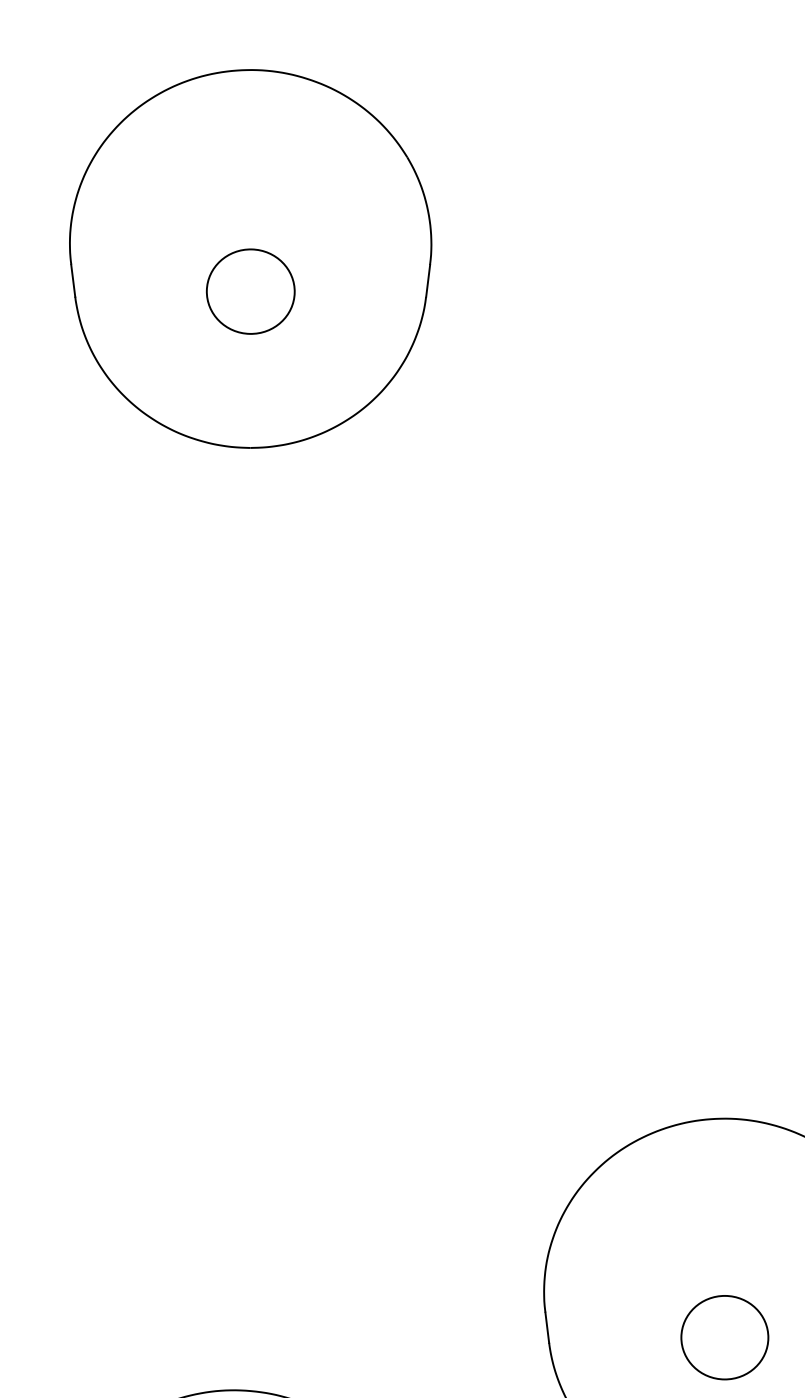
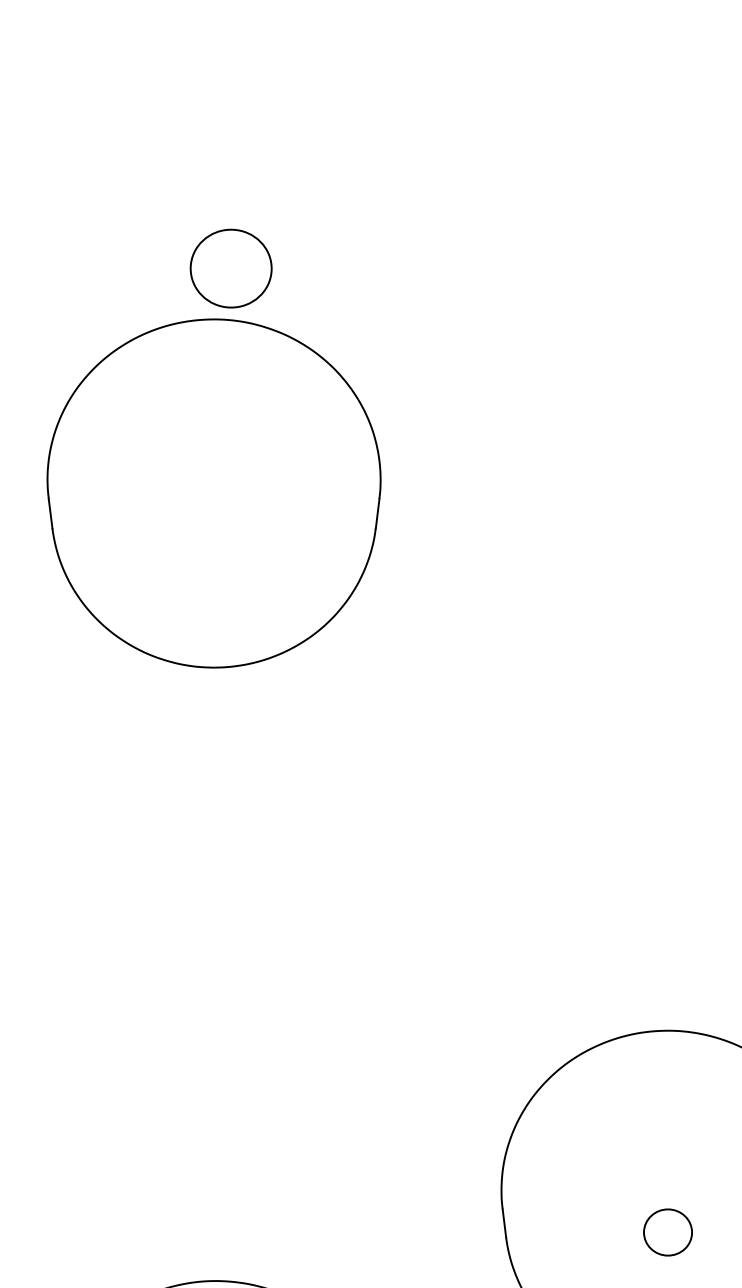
part: (250, 258) -> (213, 493), moved
part: (724, 1337) -> (667, 1232), size x0.6

